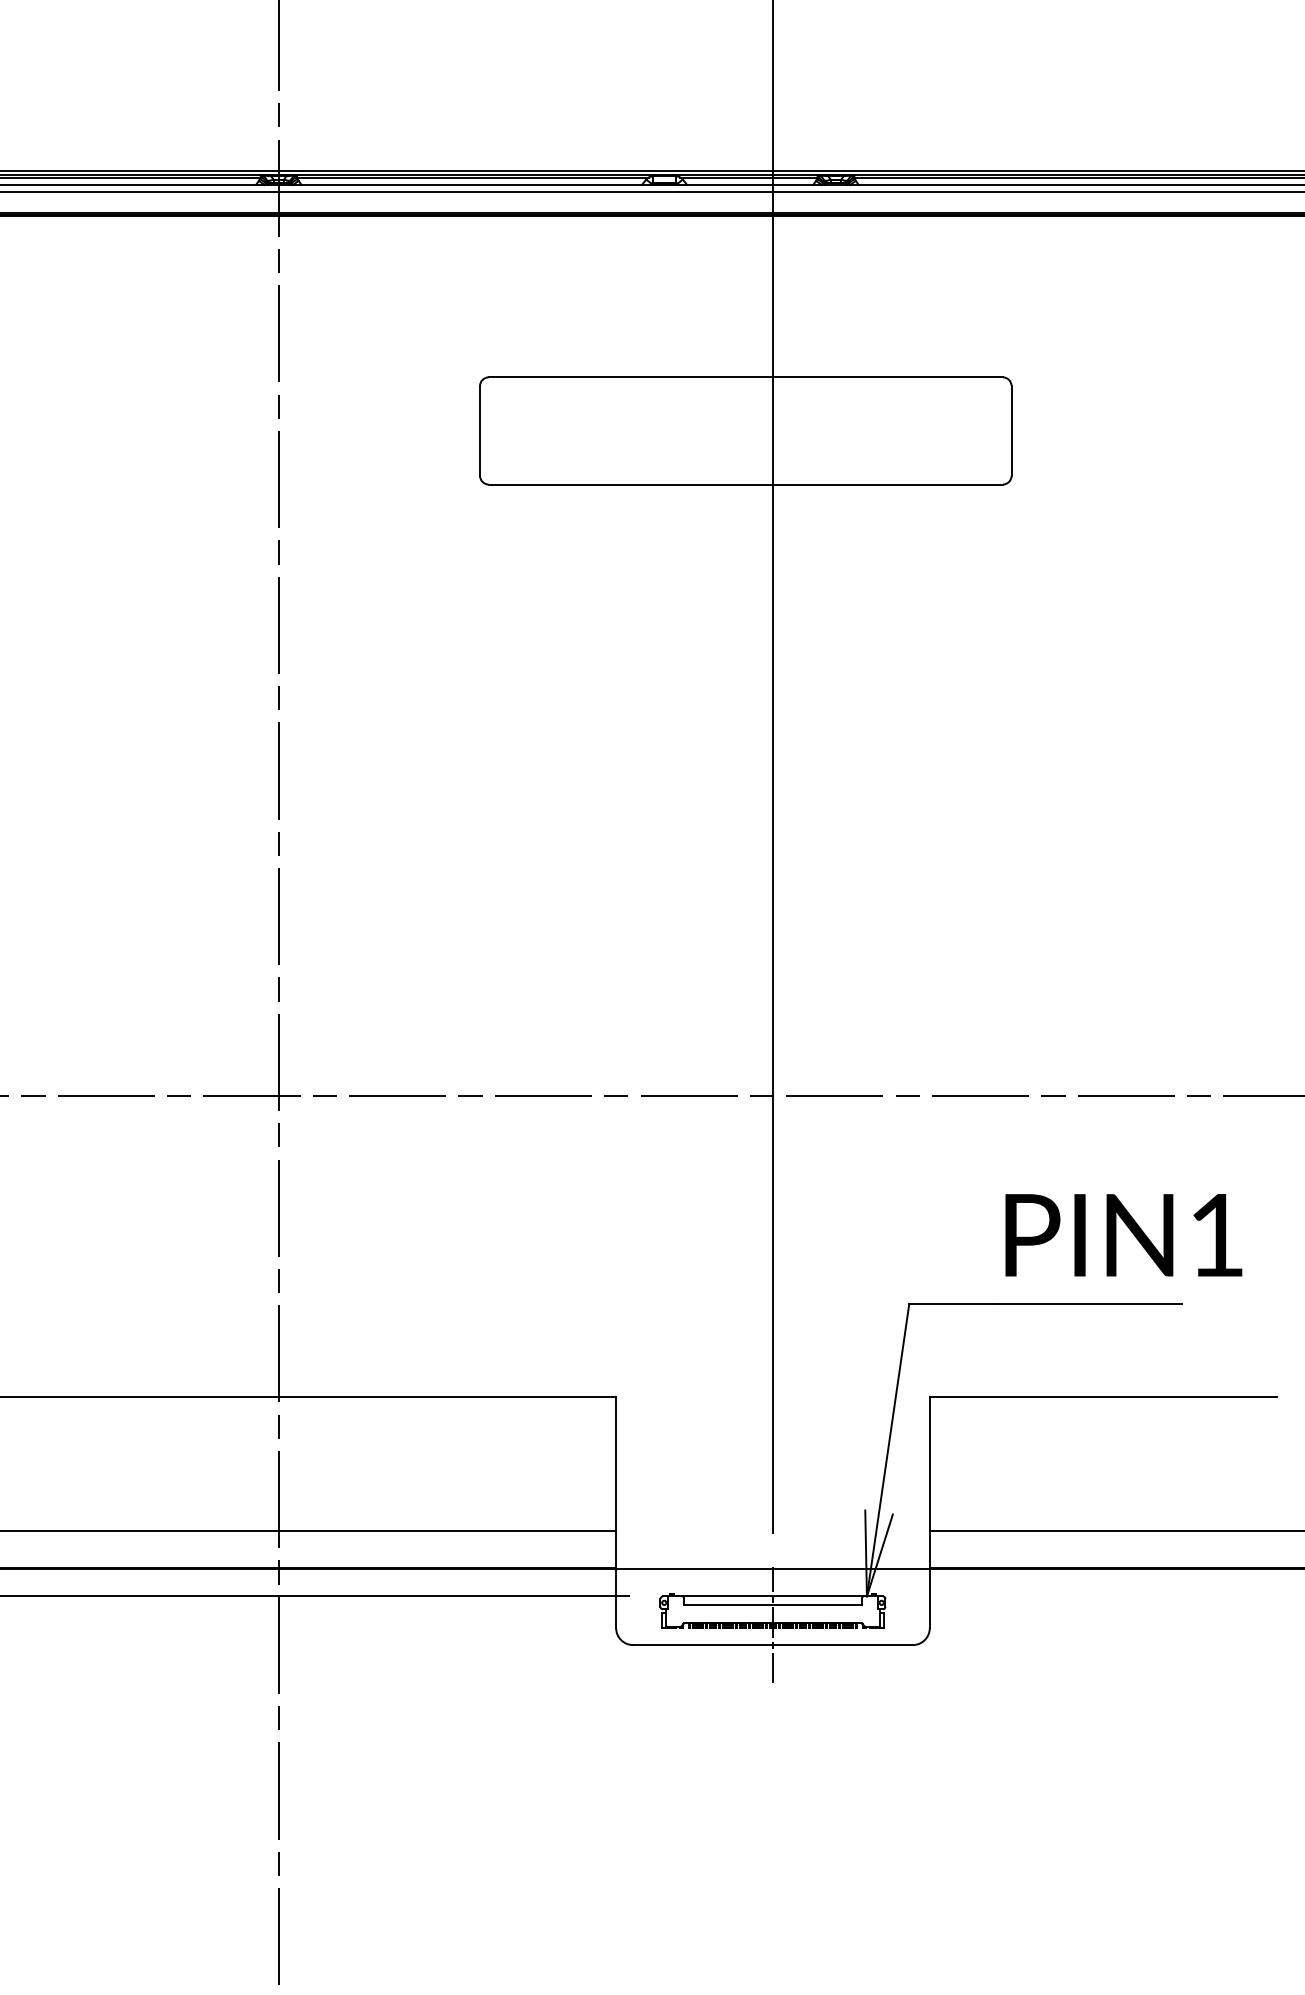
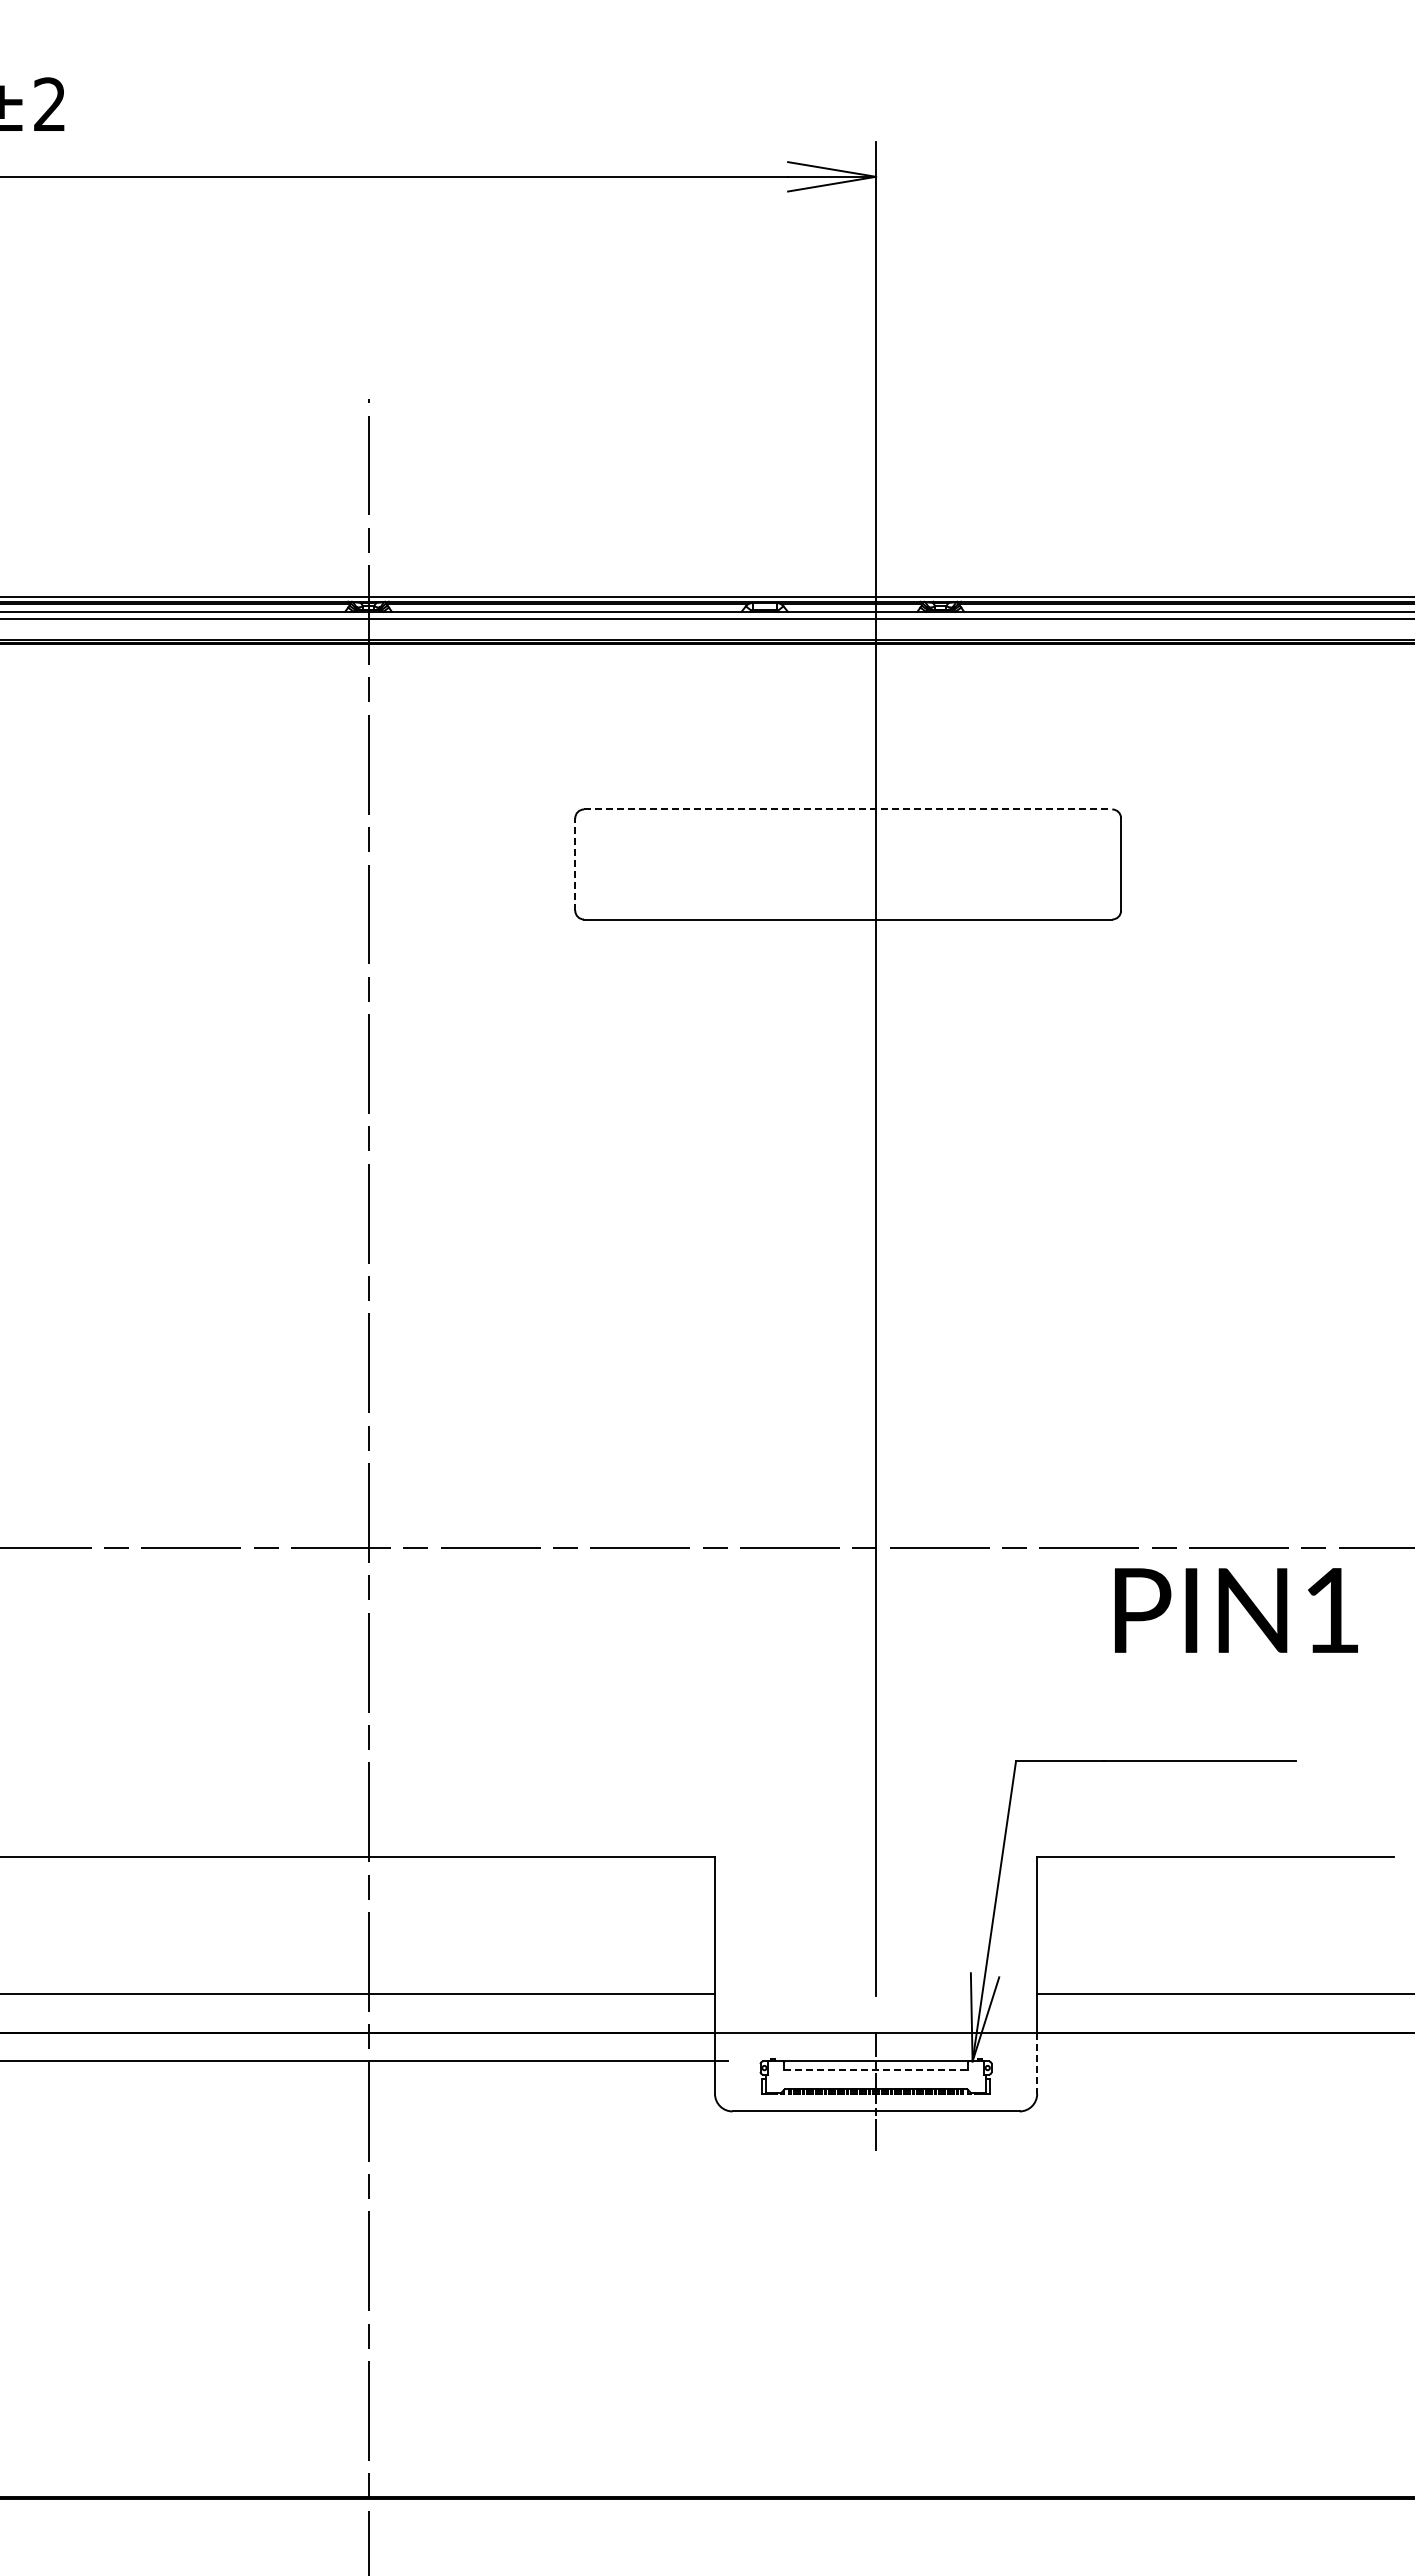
line: (746, 377) -> (848, 809), solid -> dashed
line: (480, 429) -> (575, 863), solid -> dashed
text: (1123, 1235) -> (1236, 1610), moved
line: (930, 1598) -> (1037, 2063), solid -> dashed
line: (773, 1604) -> (876, 2069), solid -> dashed

